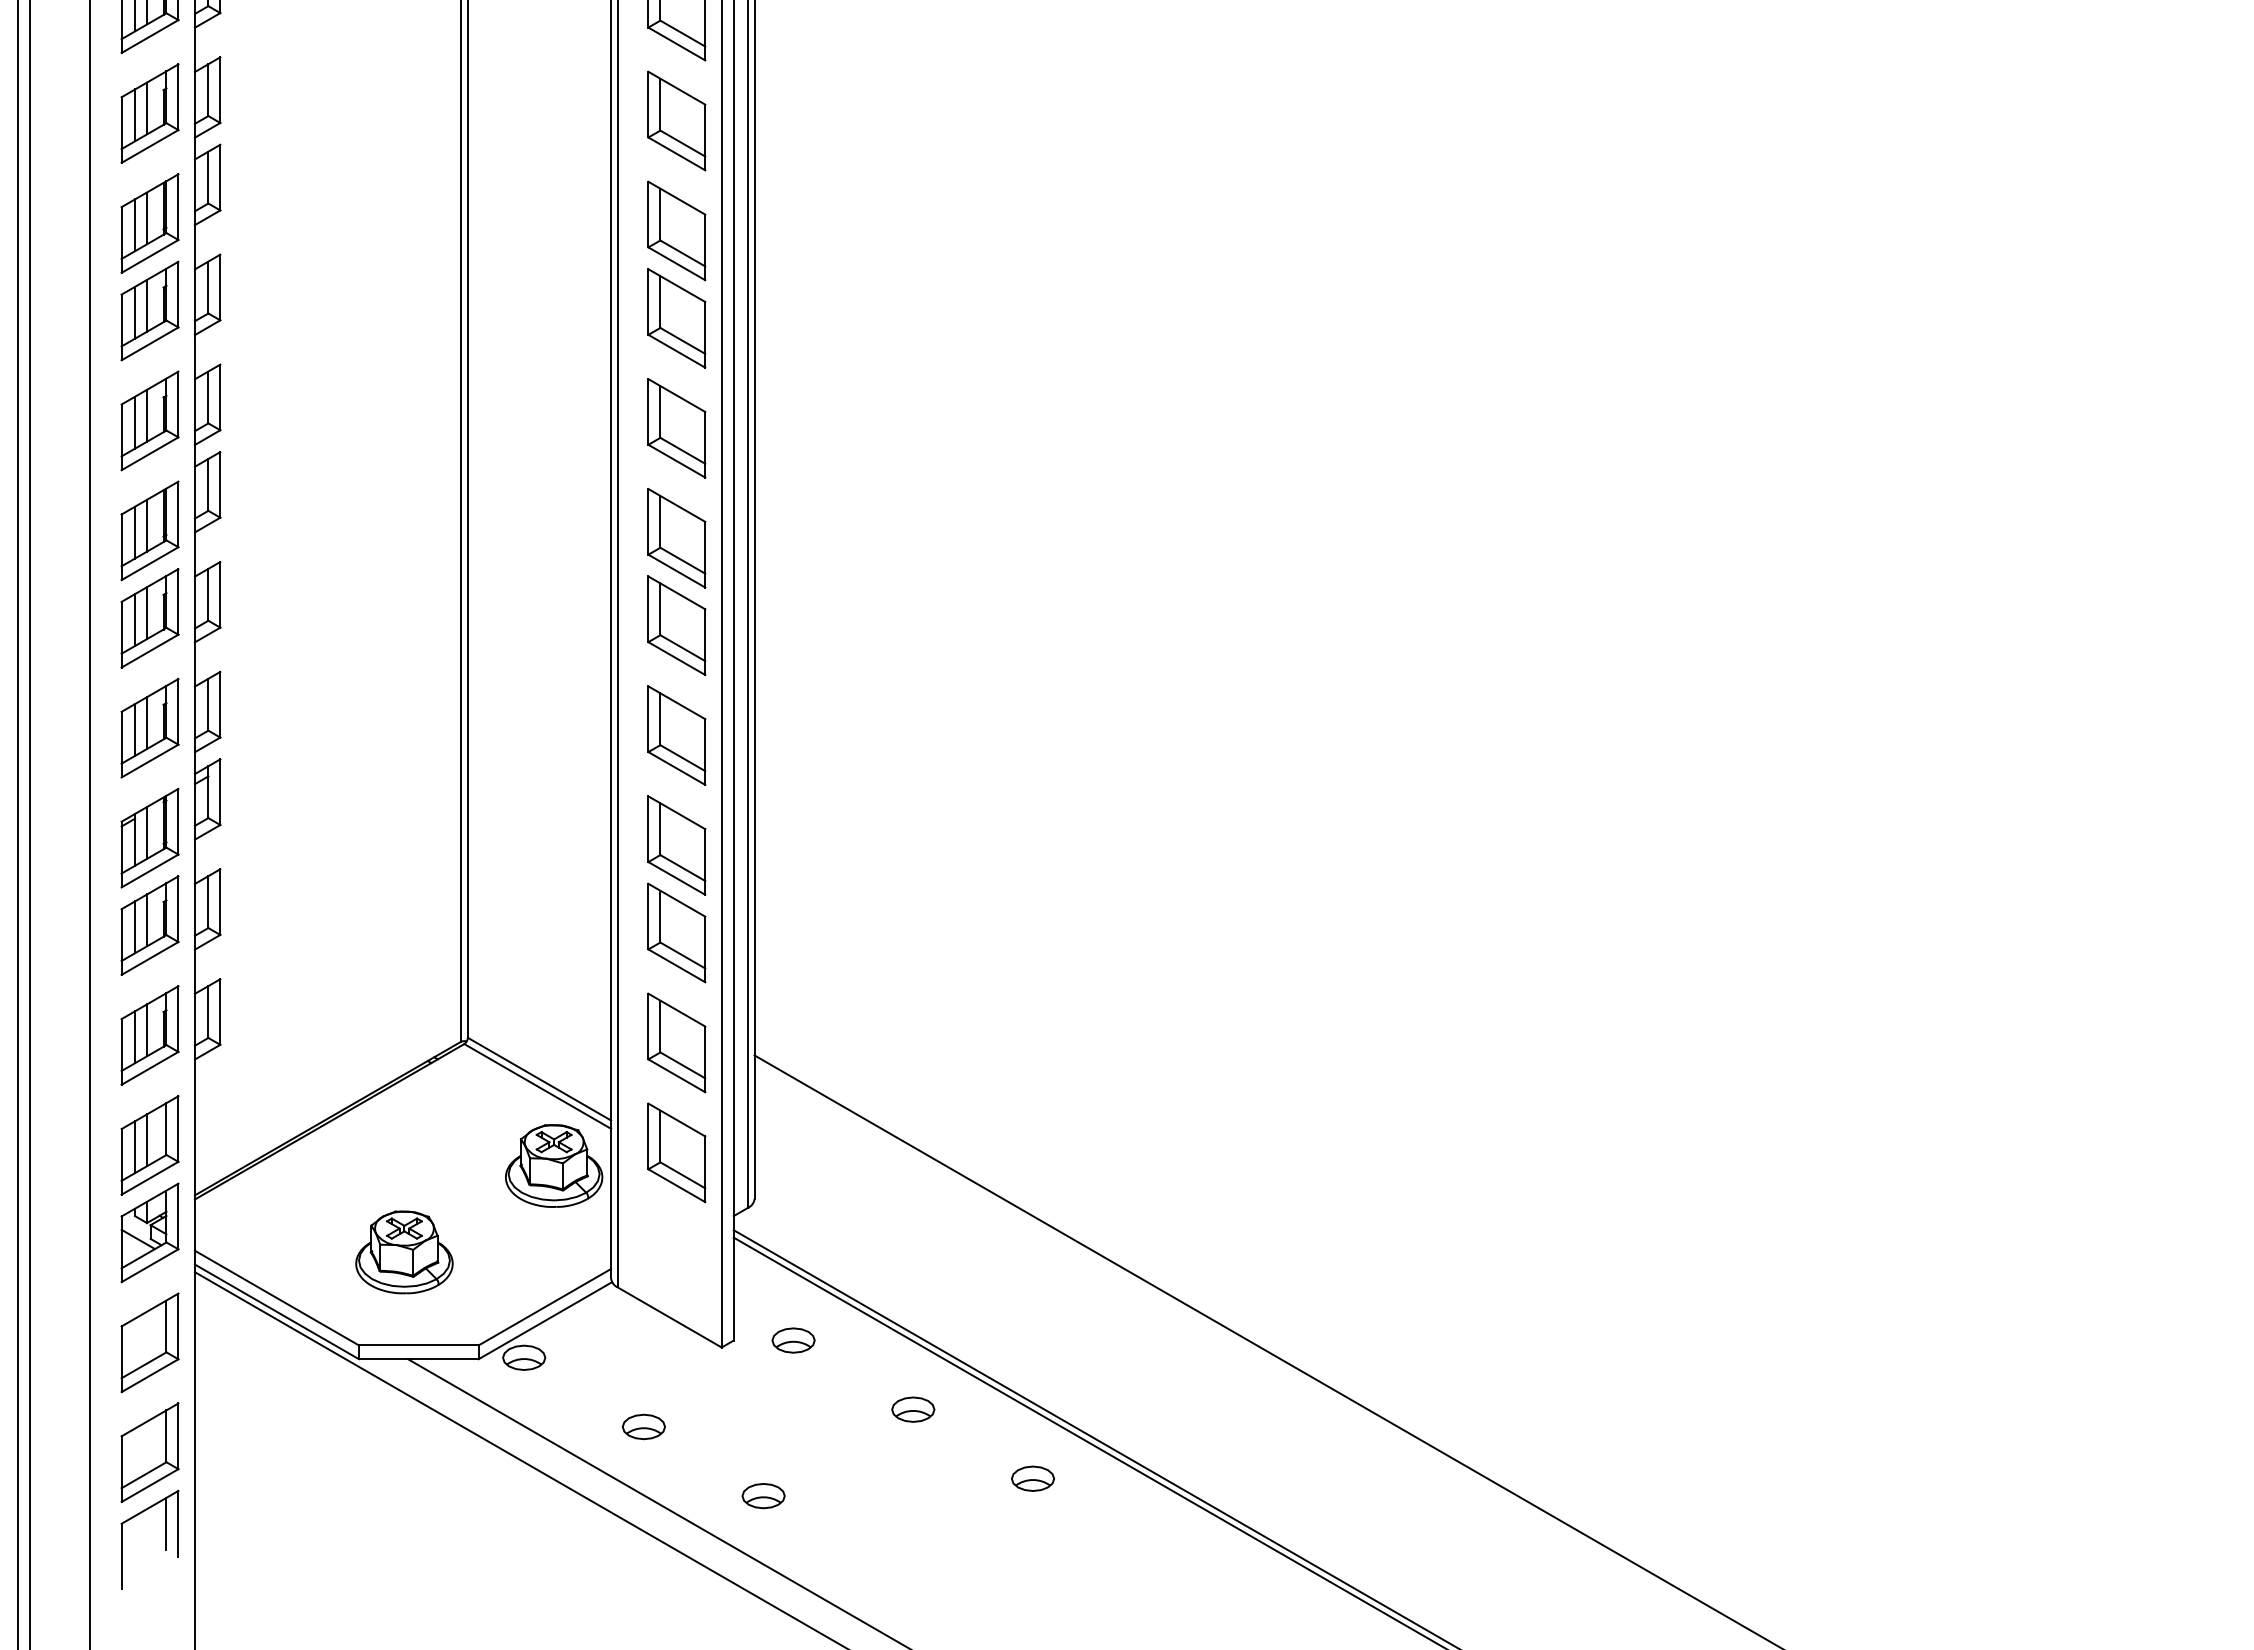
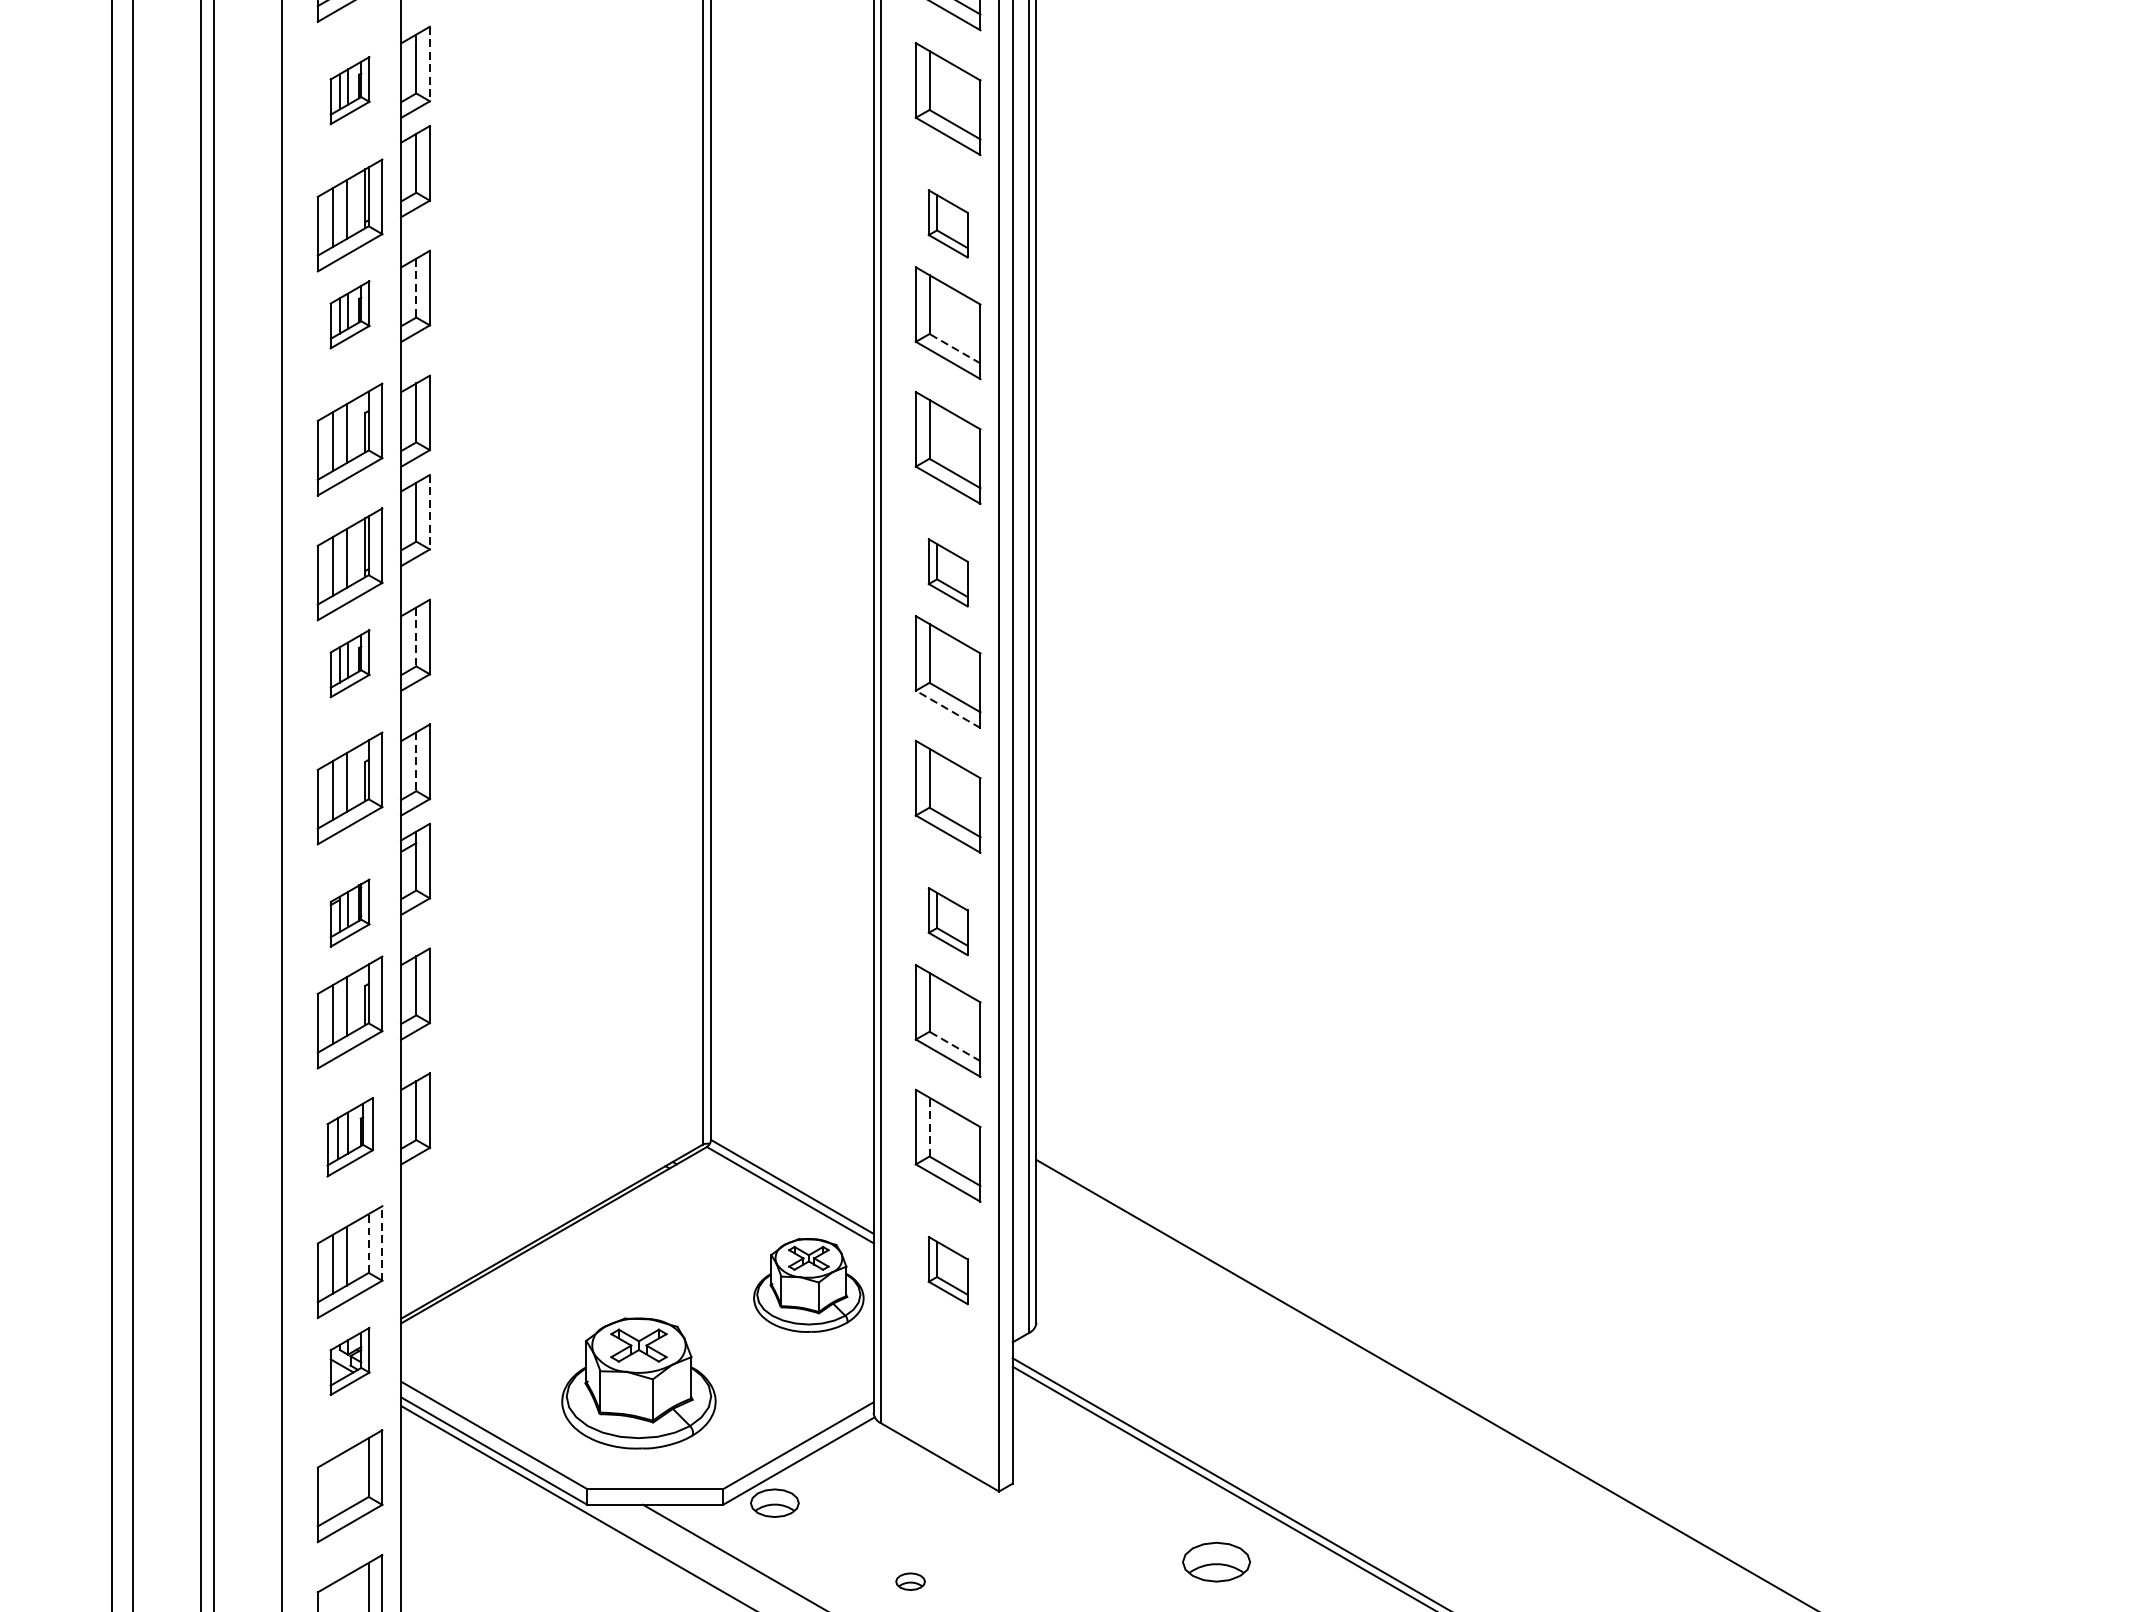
line: (220, 90) -> (430, 64), solid -> dashed
part: (149, 113) -> (349, 90), size x0.6
part: (676, 230) -> (947, 223), size x0.6
line: (208, 287) -> (416, 288), solid -> dashed
part: (149, 310) -> (349, 314), size x0.6
line: (682, 340) -> (954, 348), solid -> dashed
line: (220, 484) -> (430, 511), solid -> dashed
part: (676, 538) -> (947, 573), size x0.6
line: (208, 594) -> (416, 636), solid -> dashed
part: (149, 618) -> (349, 663), size x0.6
line: (676, 658) -> (947, 709), solid -> dashed
line: (208, 704) -> (416, 761), solid -> dashed
part: (149, 837) -> (349, 912), size x0.6
part: (676, 845) -> (947, 921), size x0.6
line: (682, 955) -> (954, 1046), solid -> dashed
line: (660, 1026) -> (929, 1127), solid -> dashed
part: (149, 1035) -> (349, 1137), size x0.7
line: (166, 1129) -> (368, 1243), solid -> dashed
line: (178, 1129) -> (382, 1243), solid -> dashed
part: (676, 1152) -> (947, 1270), size x0.6
part: (149, 1232) -> (349, 1360), size x0.6
part: (404, 1252) -> (638, 1383), size x1.4
part: (793, 1340) -> (1080, 1483), removed
part: (913, 1409) -> (1216, 1561), size x1.4
part: (643, 1426) -> (910, 1581), size x0.6

